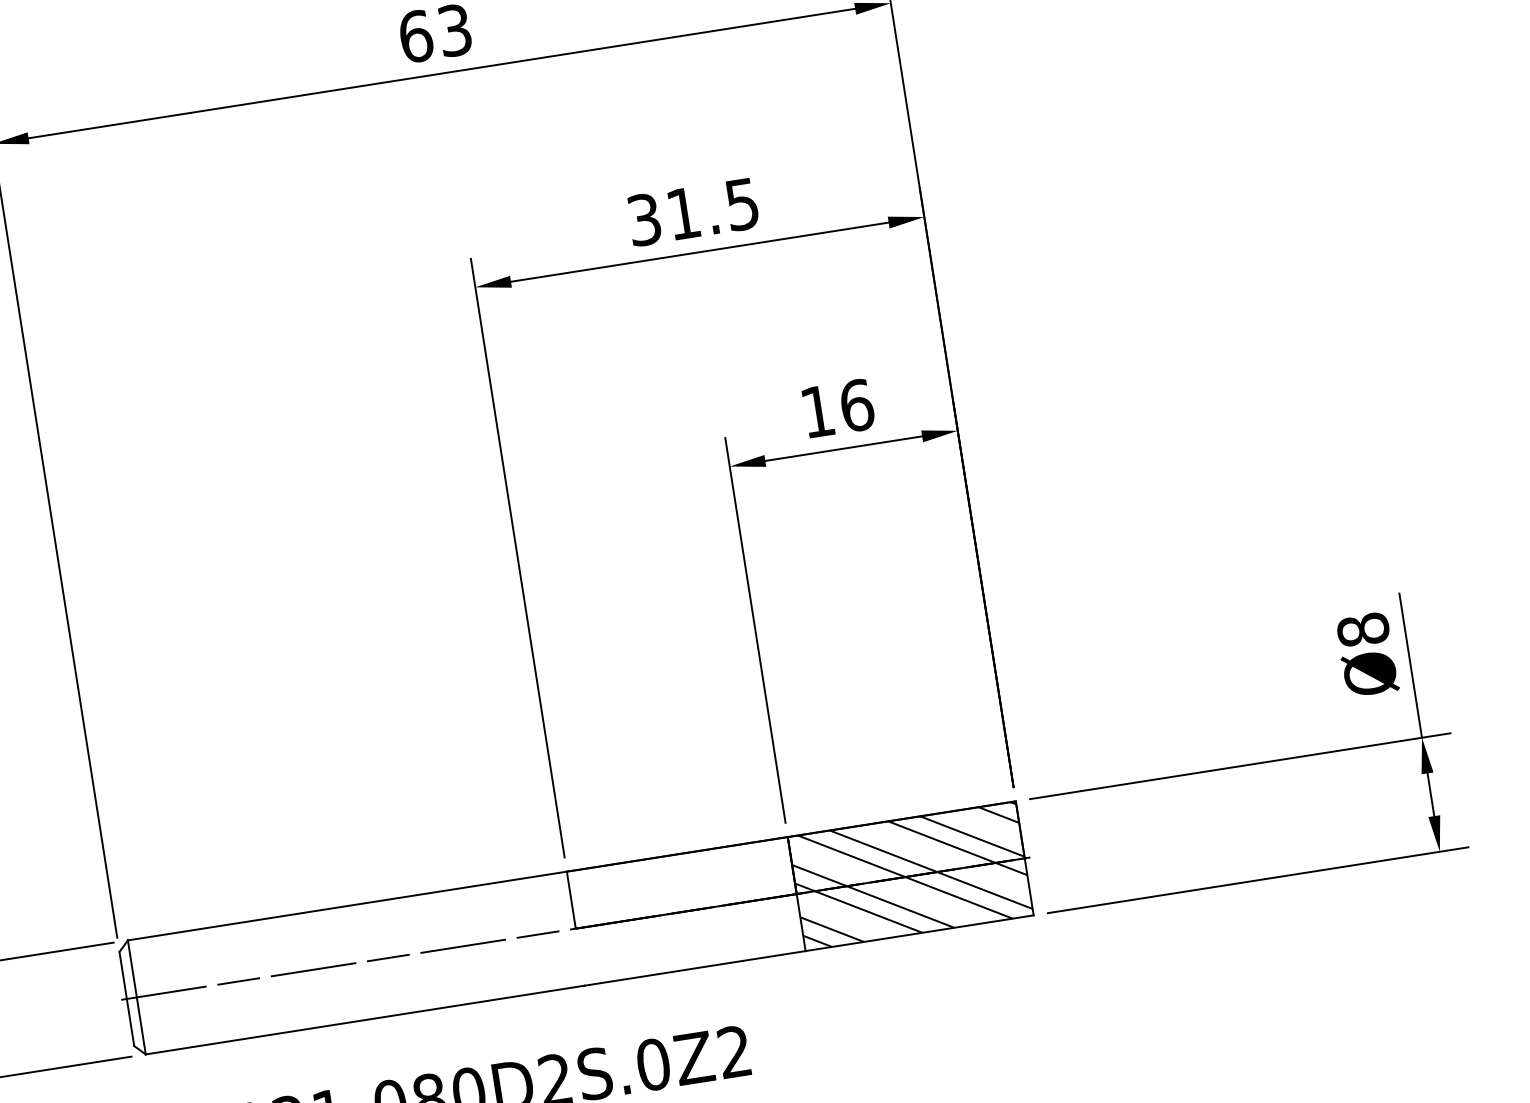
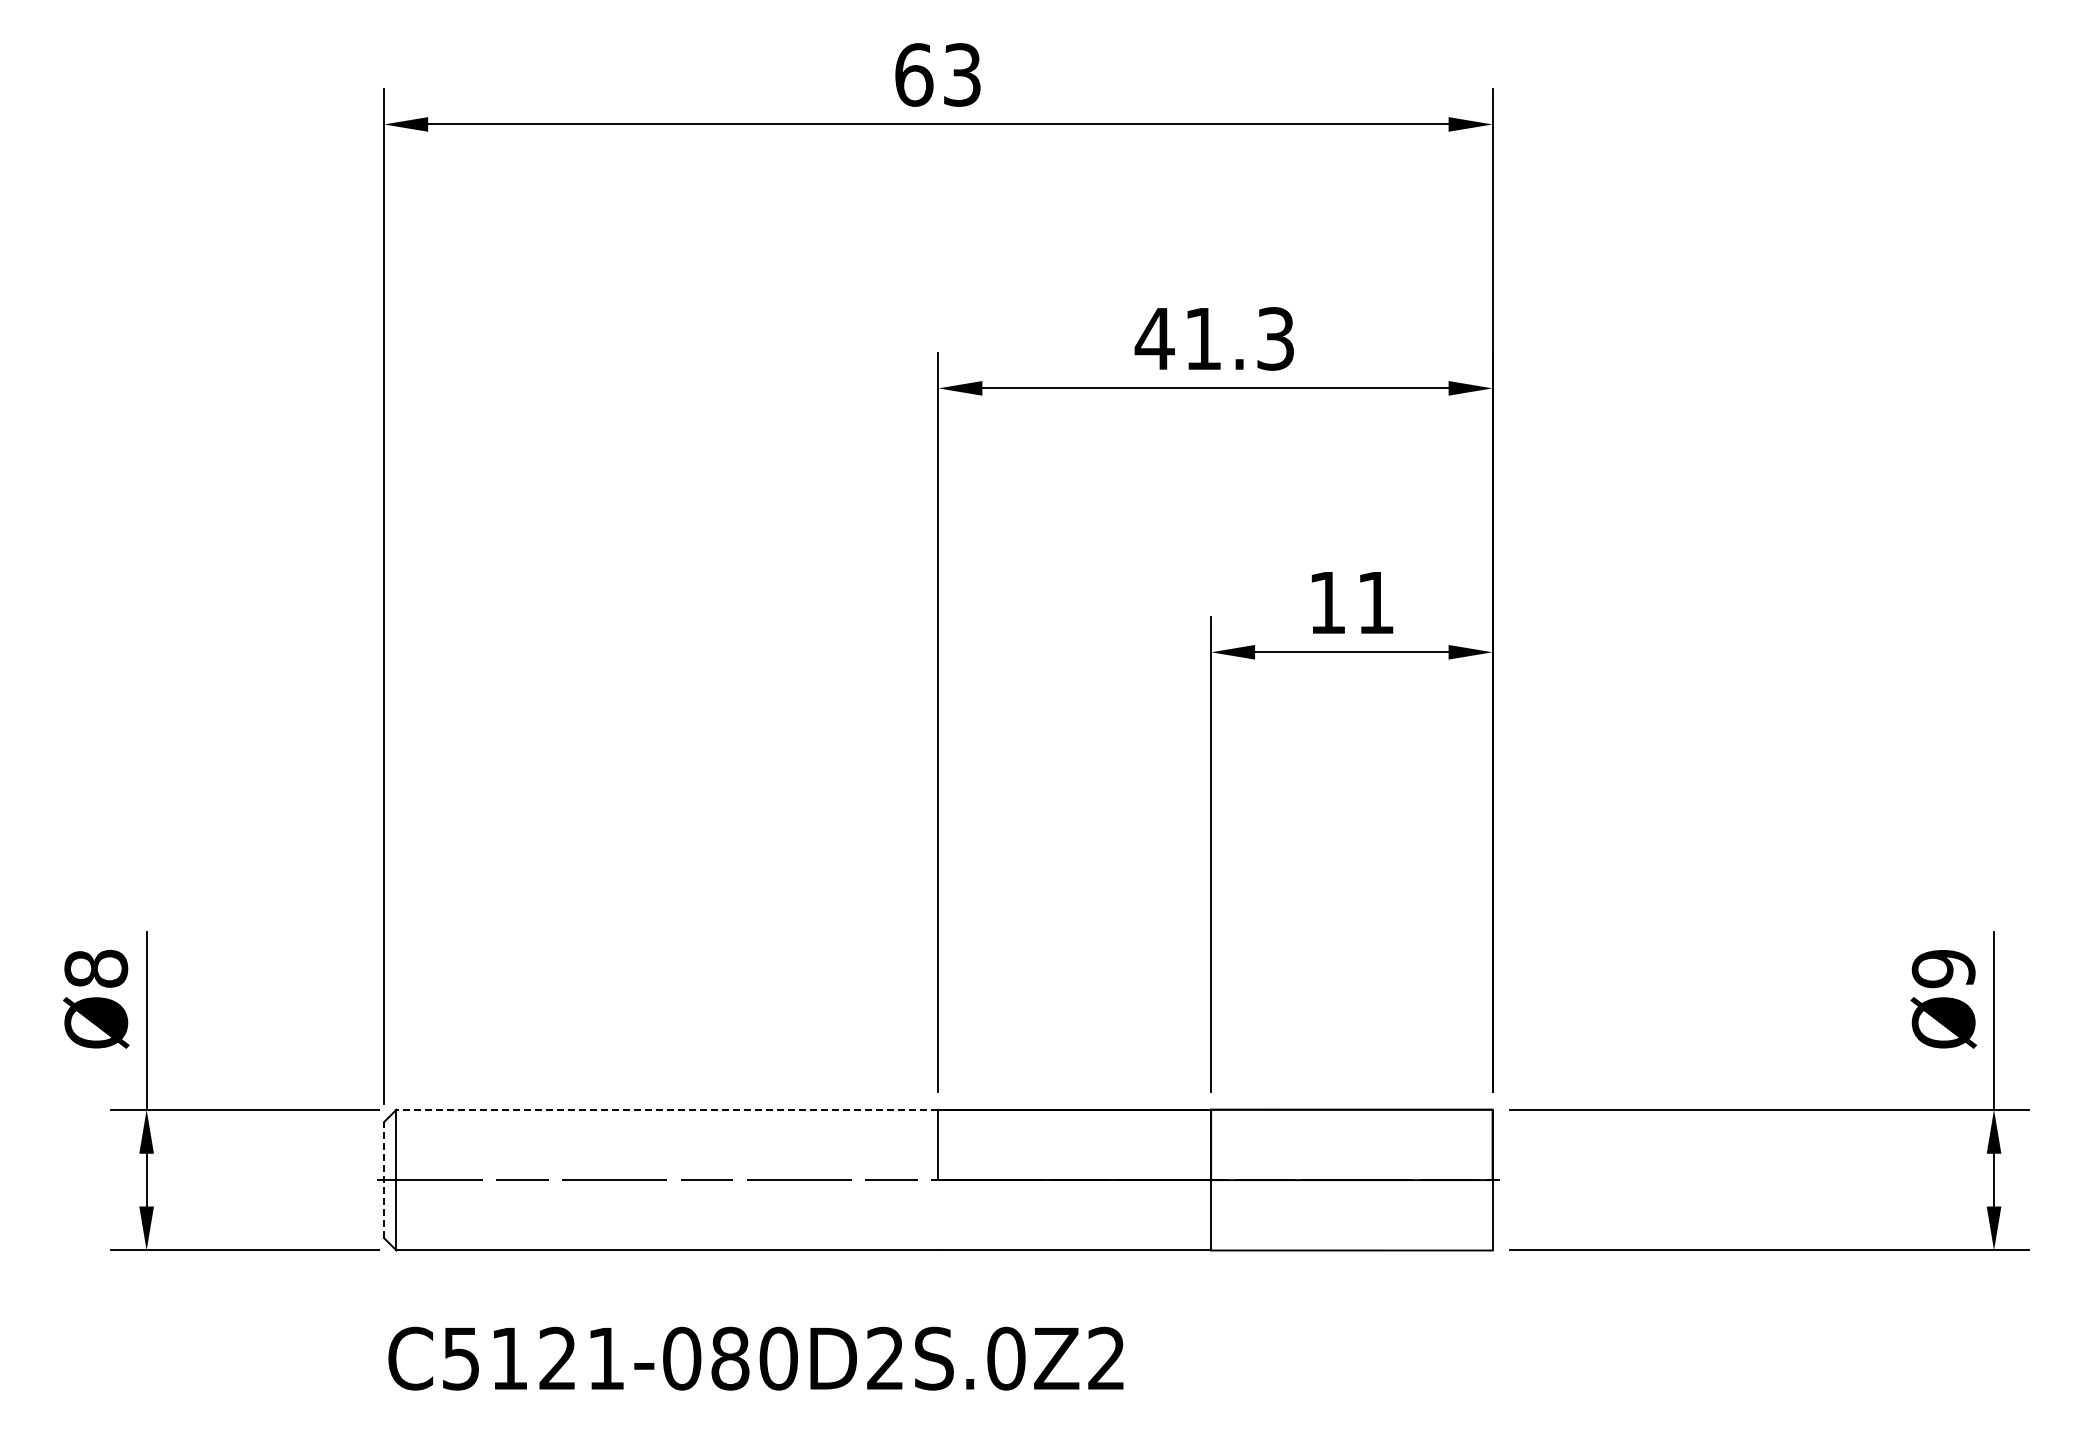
text: (691, 212) -> (1213, 338), 31.5 -> 41.3
text: (857, 405) -> (1376, 602), 16 -> 11
text: (1363, 629) -> (1943, 968), Ø8 -> Ø9
hatch: (910, 875) -> (1351, 1179), removed
line: (347, 905) -> (667, 1109), solid -> dashed
line: (127, 998) -> (384, 1179), solid -> dashed

